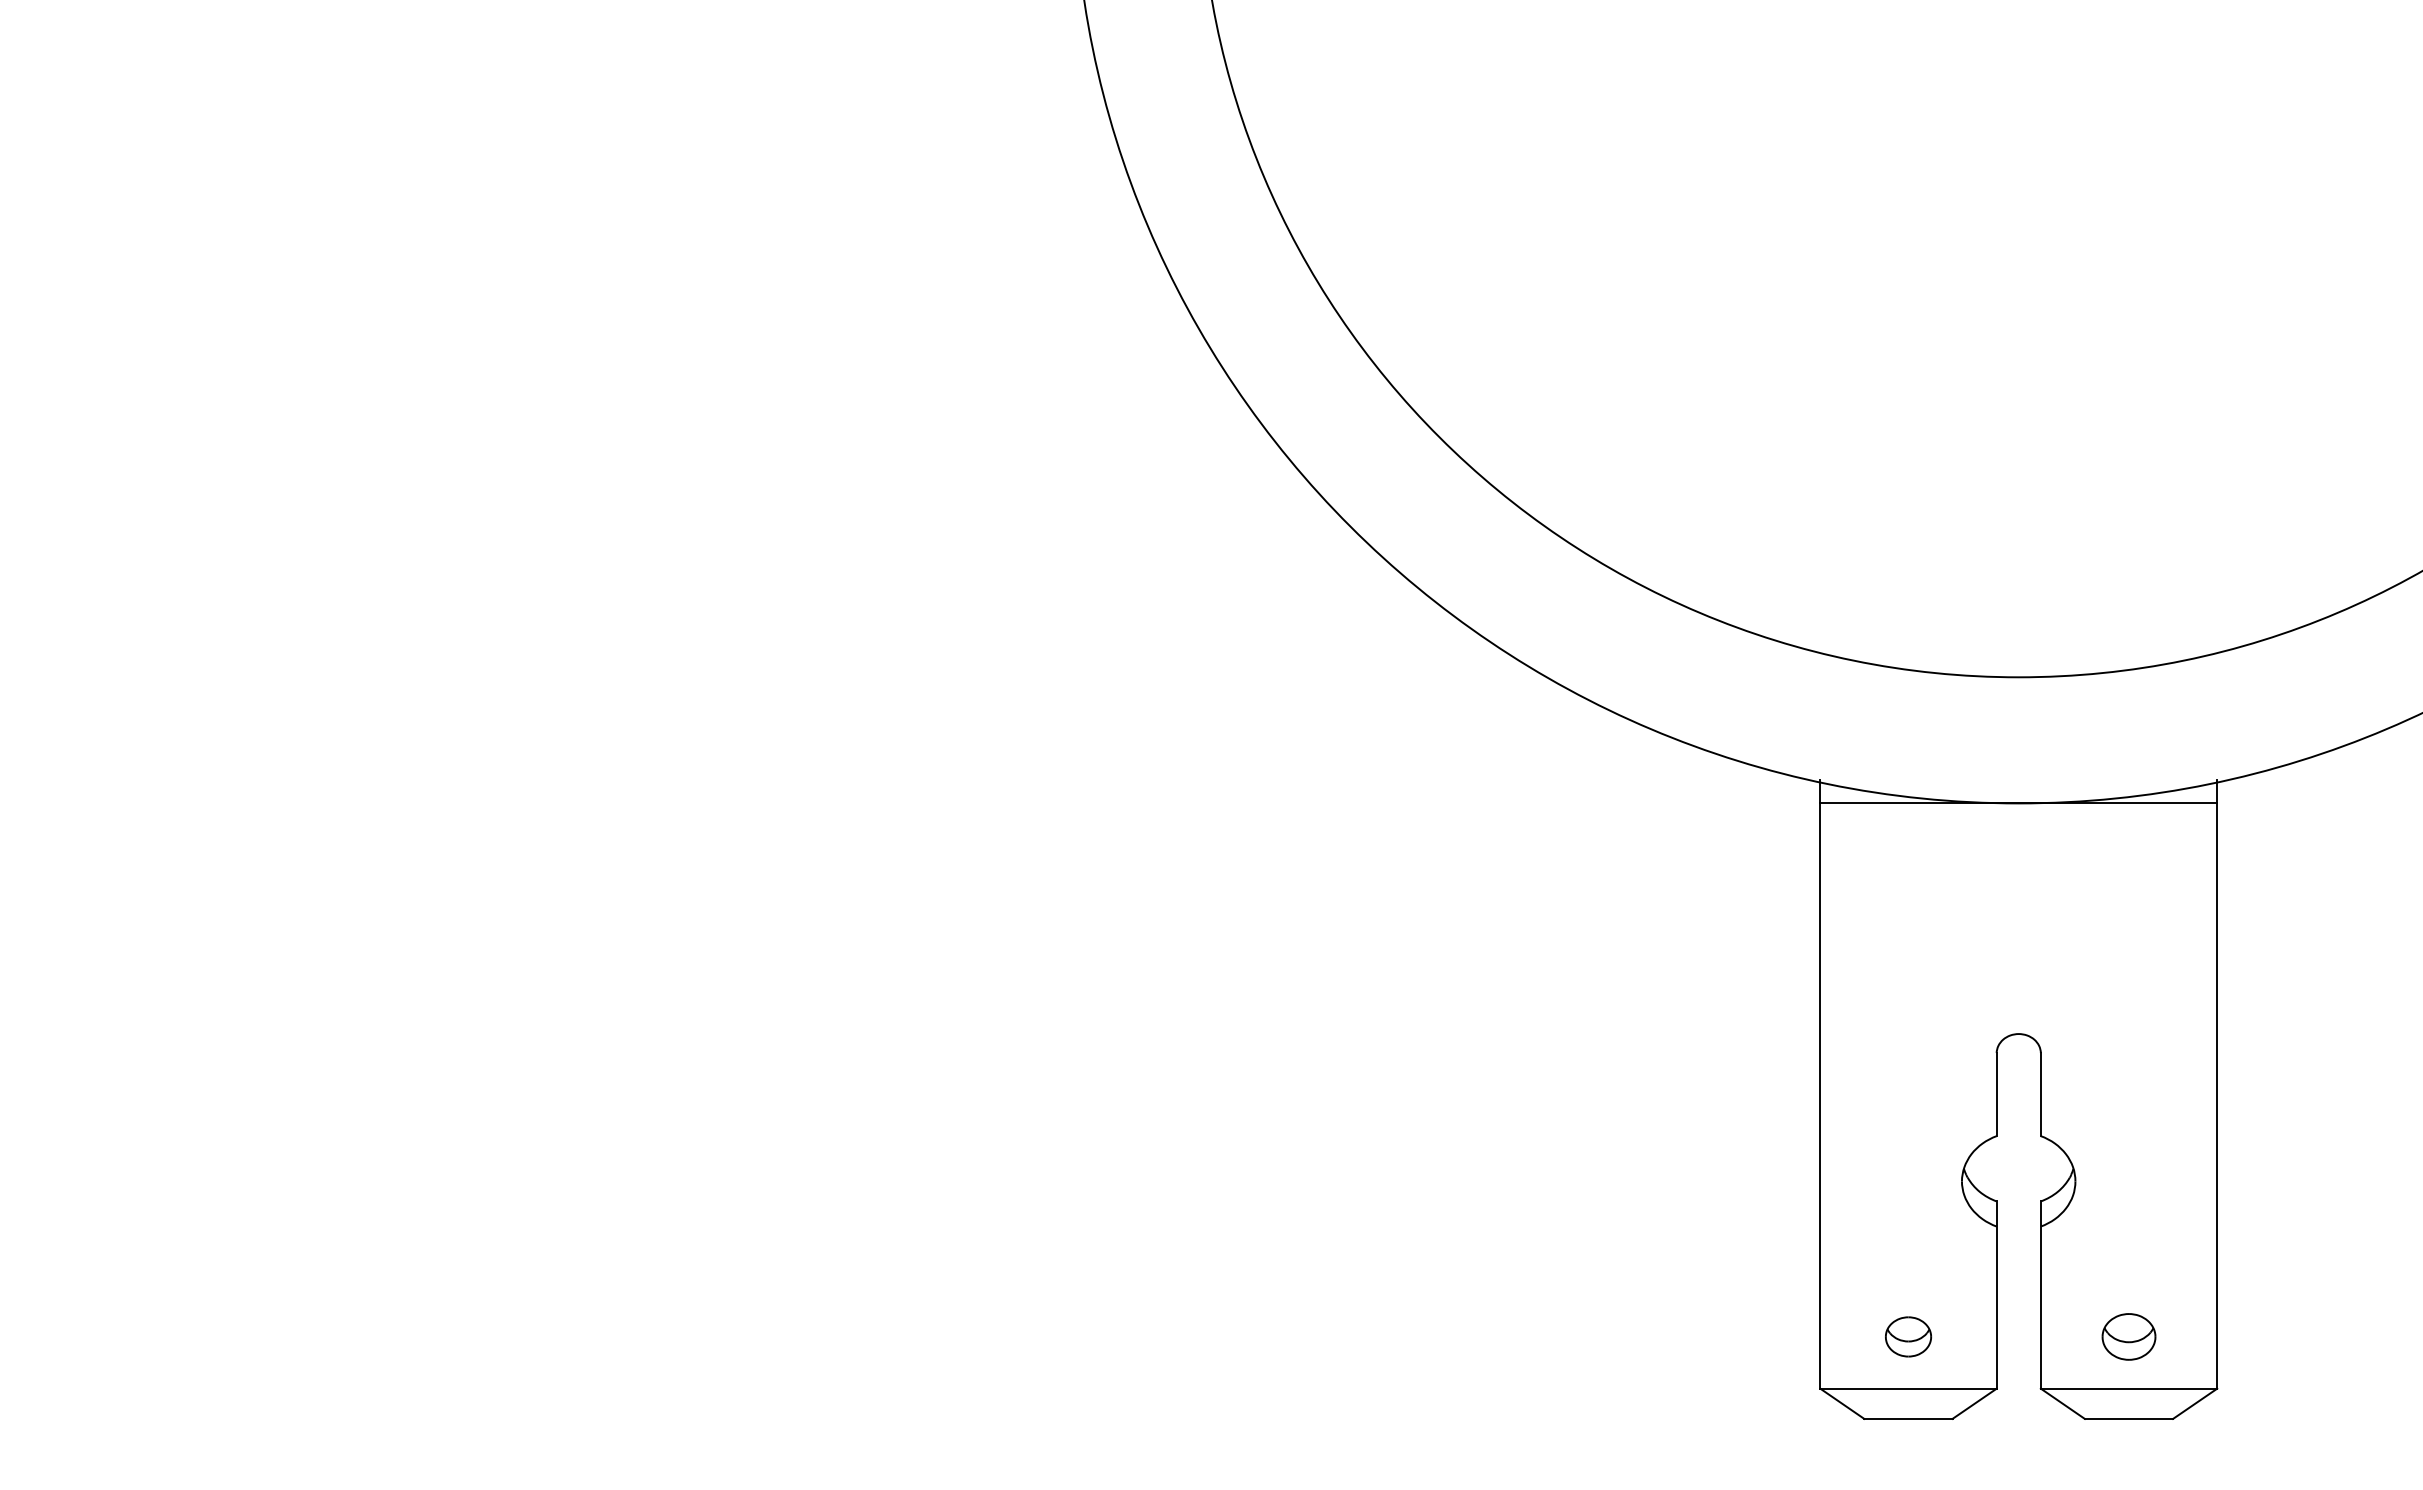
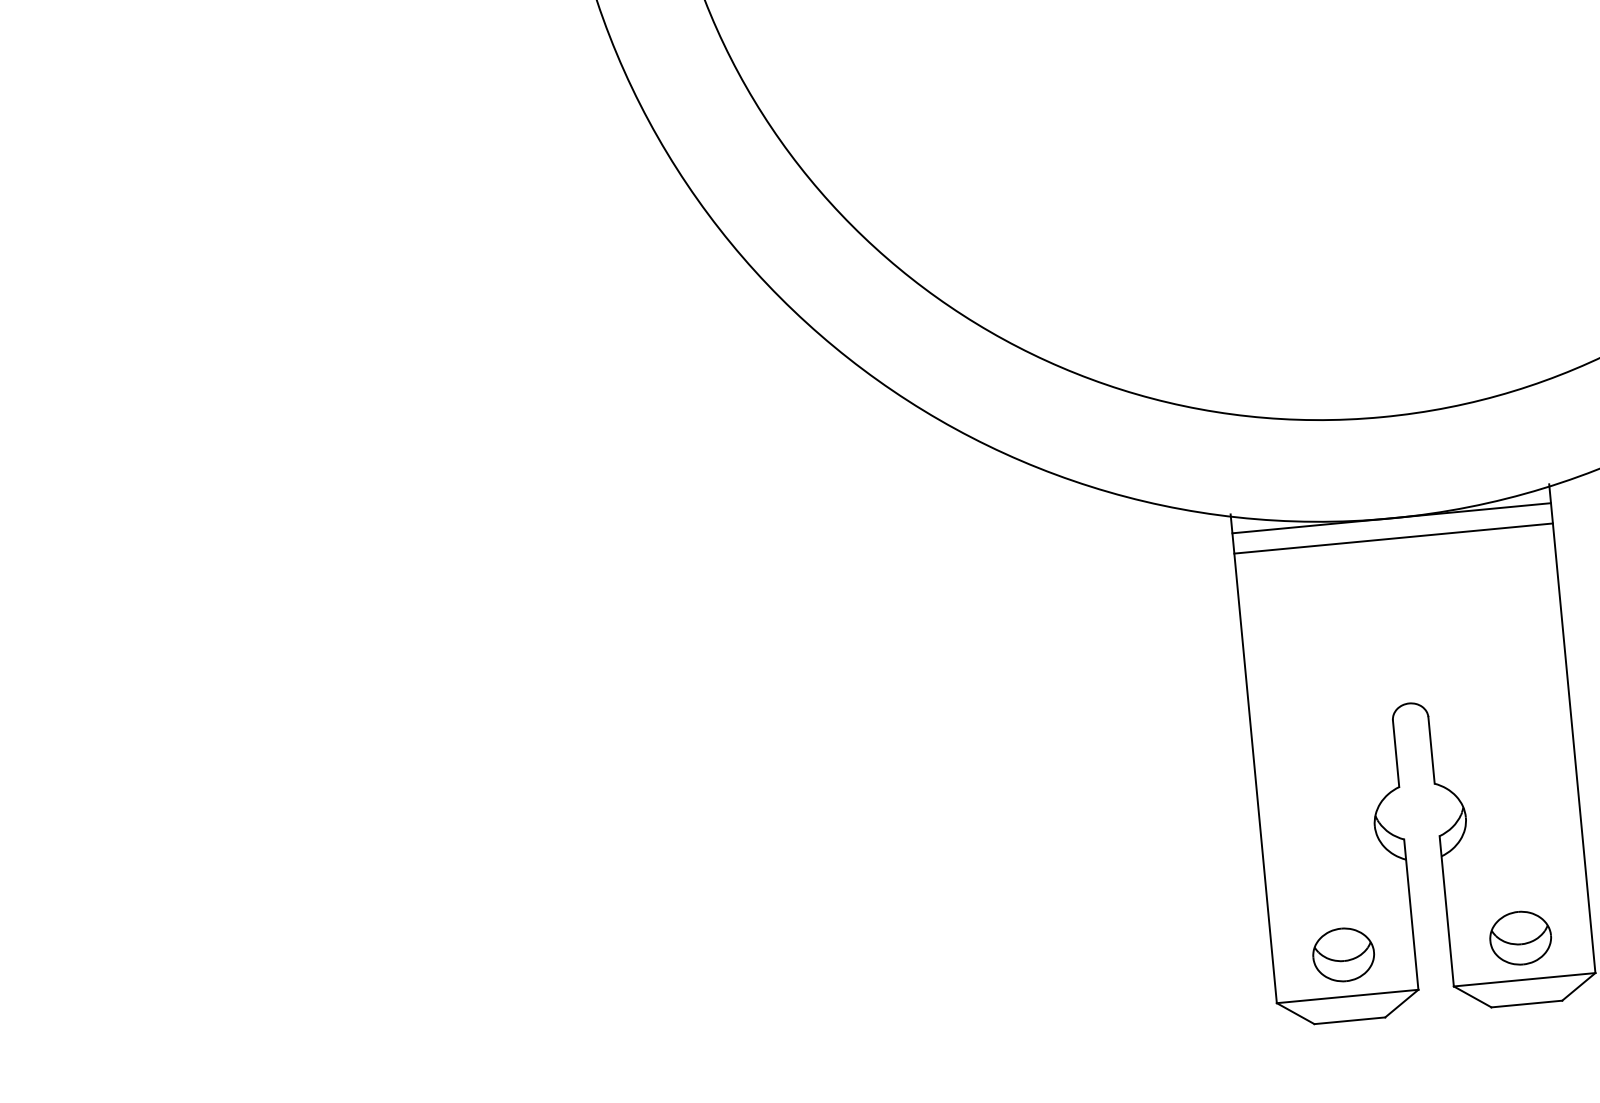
line: (2018, 828) -> (1393, 538), added
part: (1908, 1336) -> (1343, 954), size x1.67
part: (2128, 1336) -> (1520, 937), size x1.43

